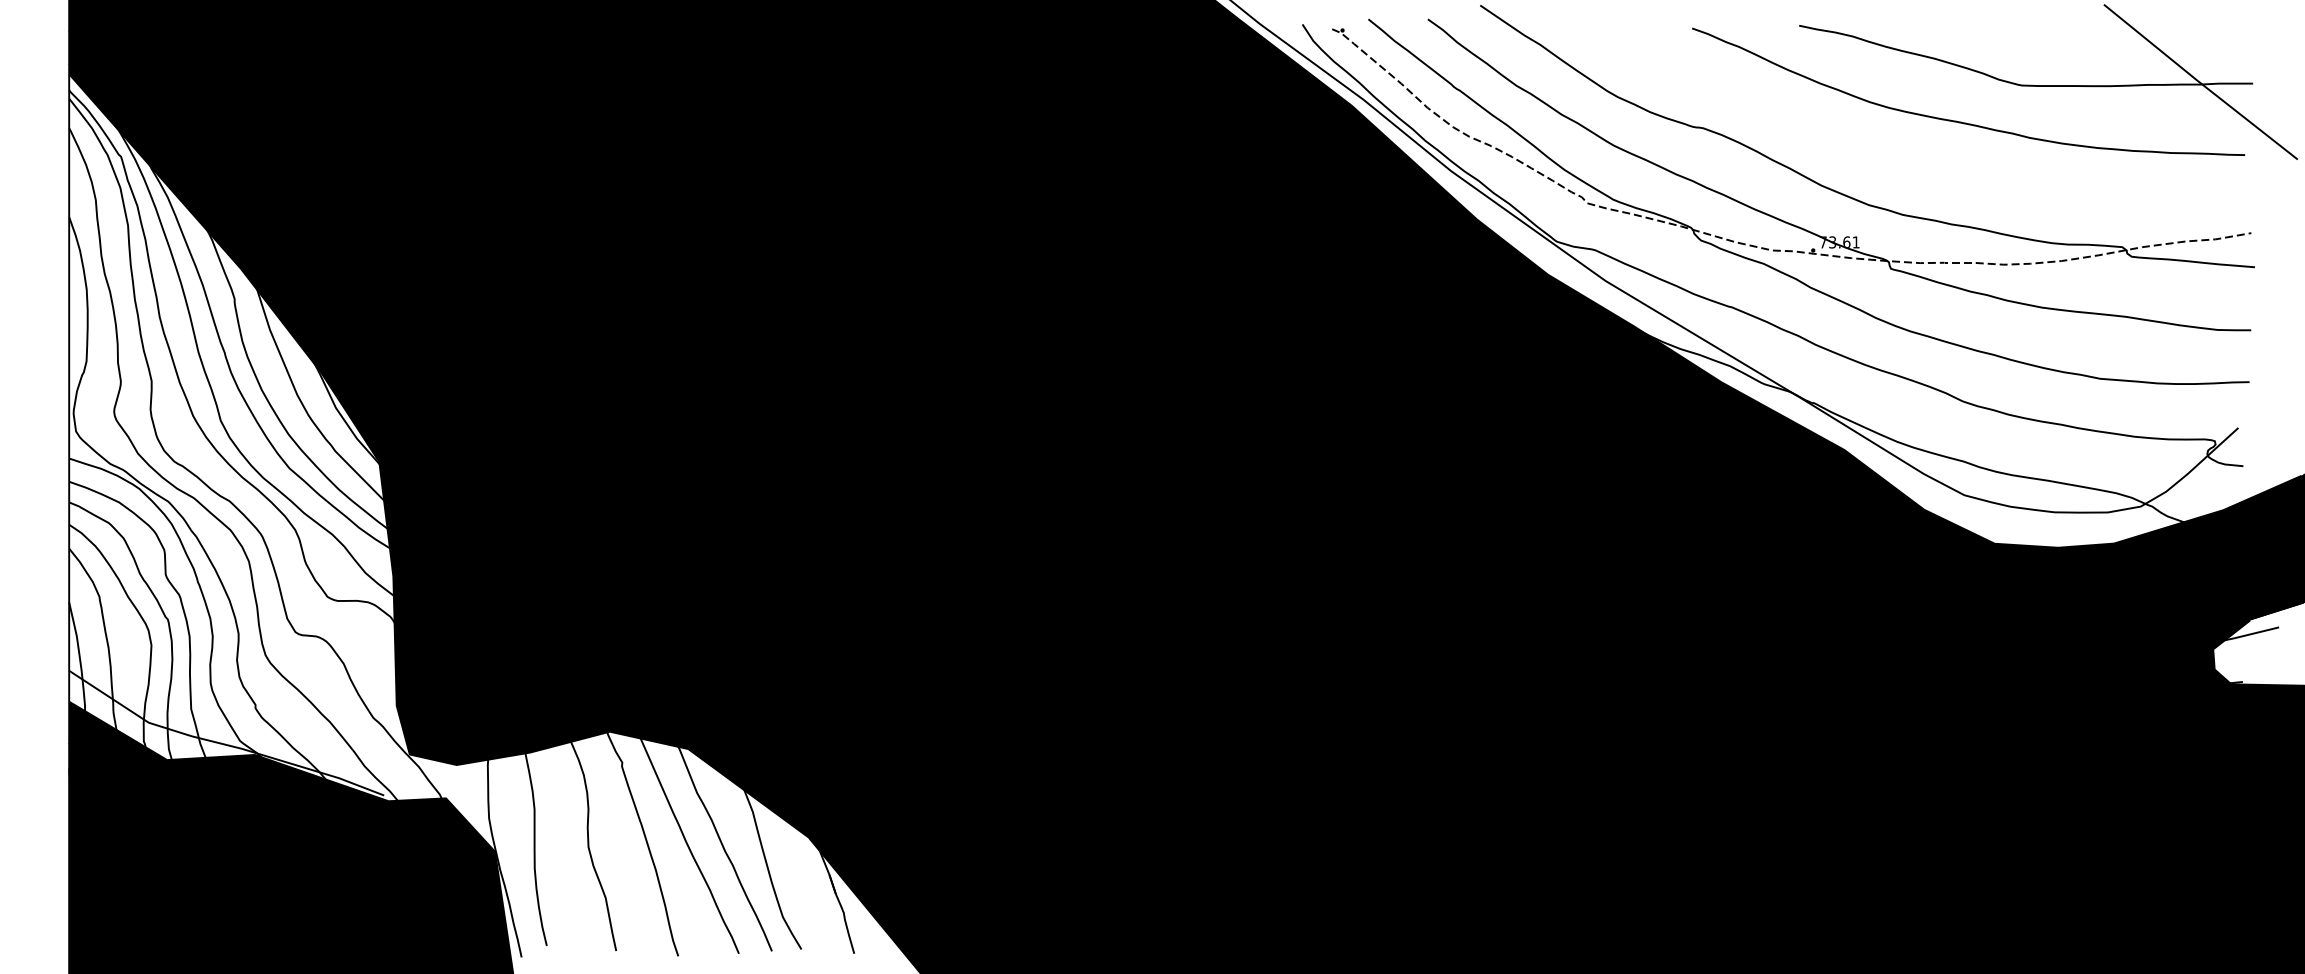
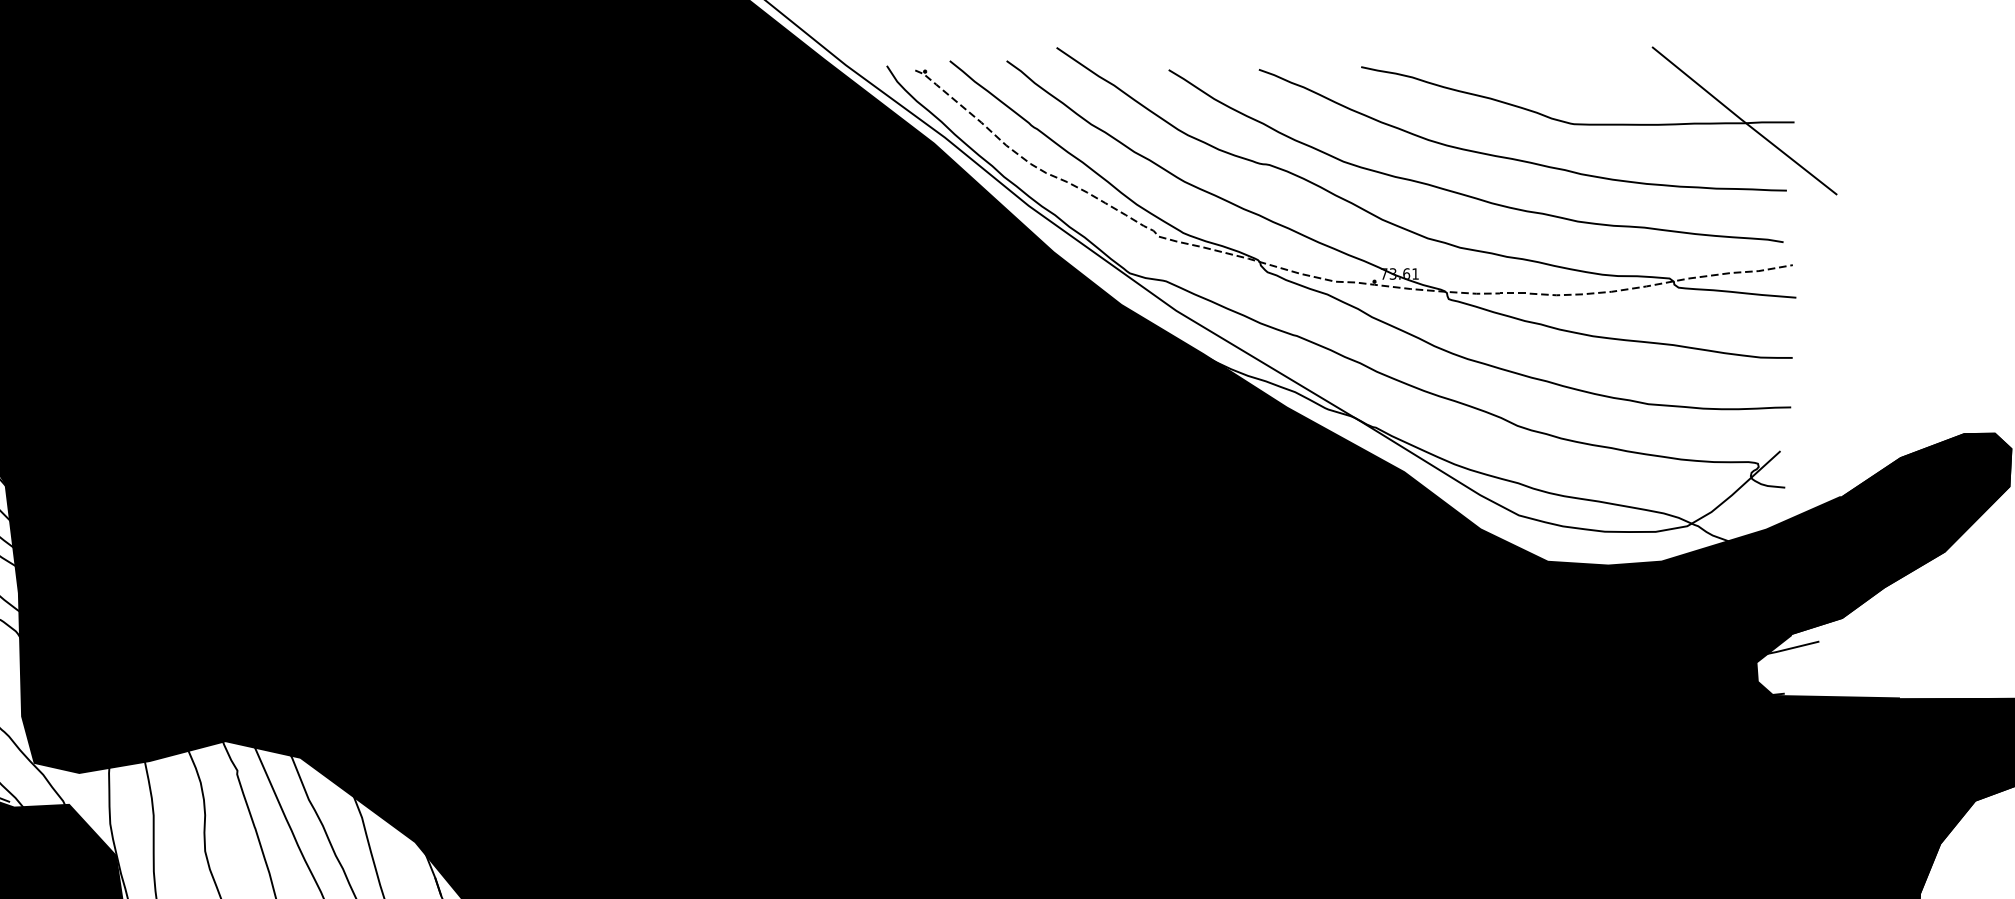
curve: (1907, 158) -> (1464, 193), added

